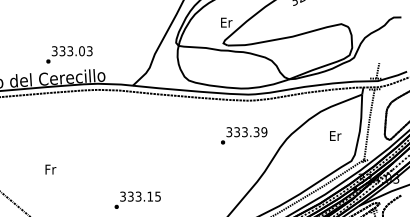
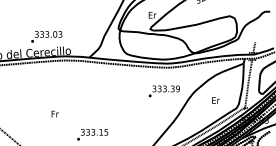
text: (334, 135) -> (215, 100), moved
text: (49, 168) -> (54, 113), moved

